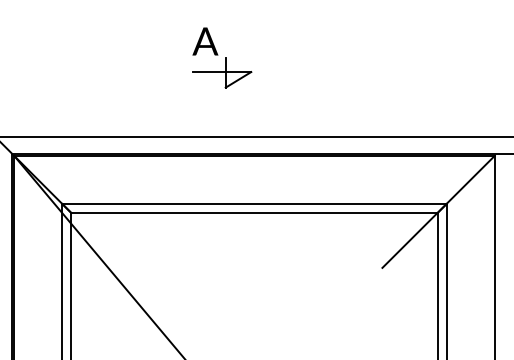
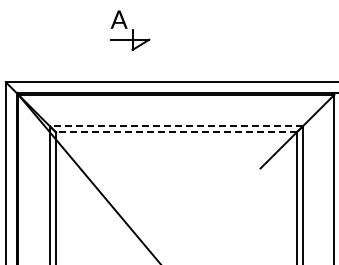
part: (222, 58) -> (130, 30), moved
line: (253, 204) -> (175, 126), solid -> dashed
line: (253, 213) -> (175, 132), solid -> dashed

